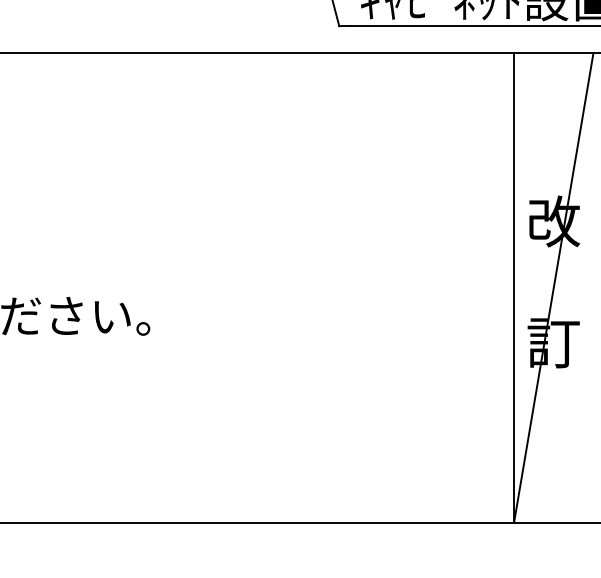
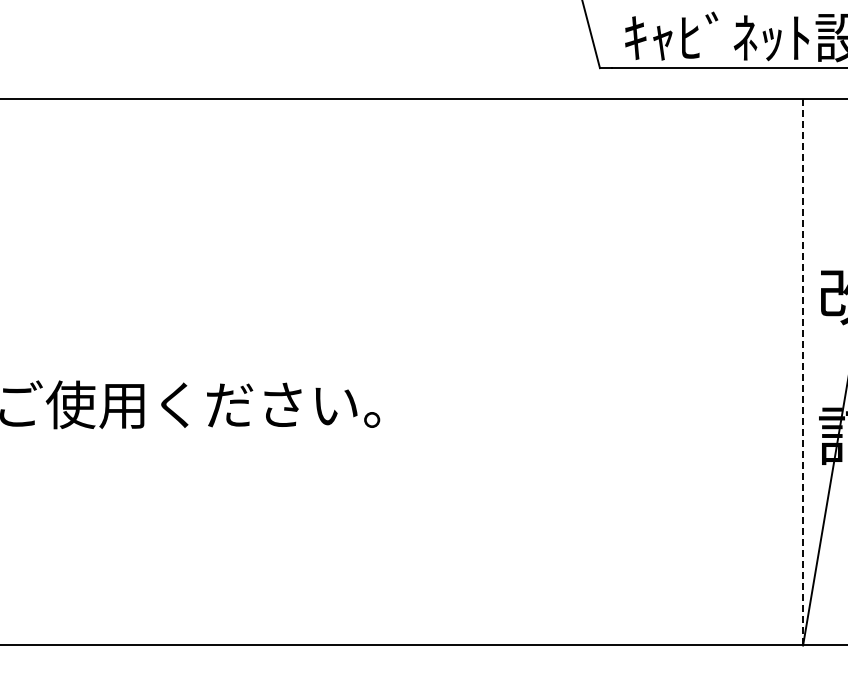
line: (514, 288) -> (803, 372), solid -> dashed

